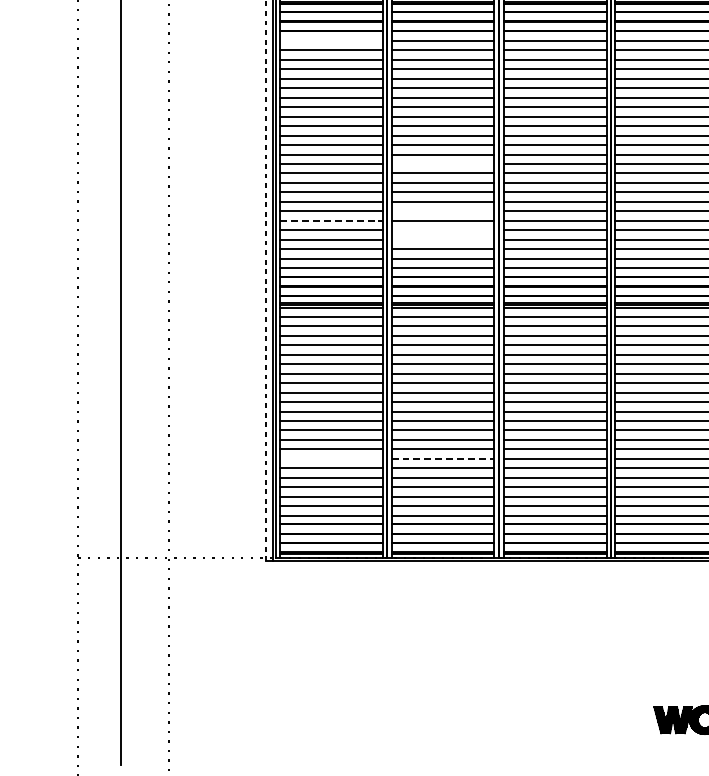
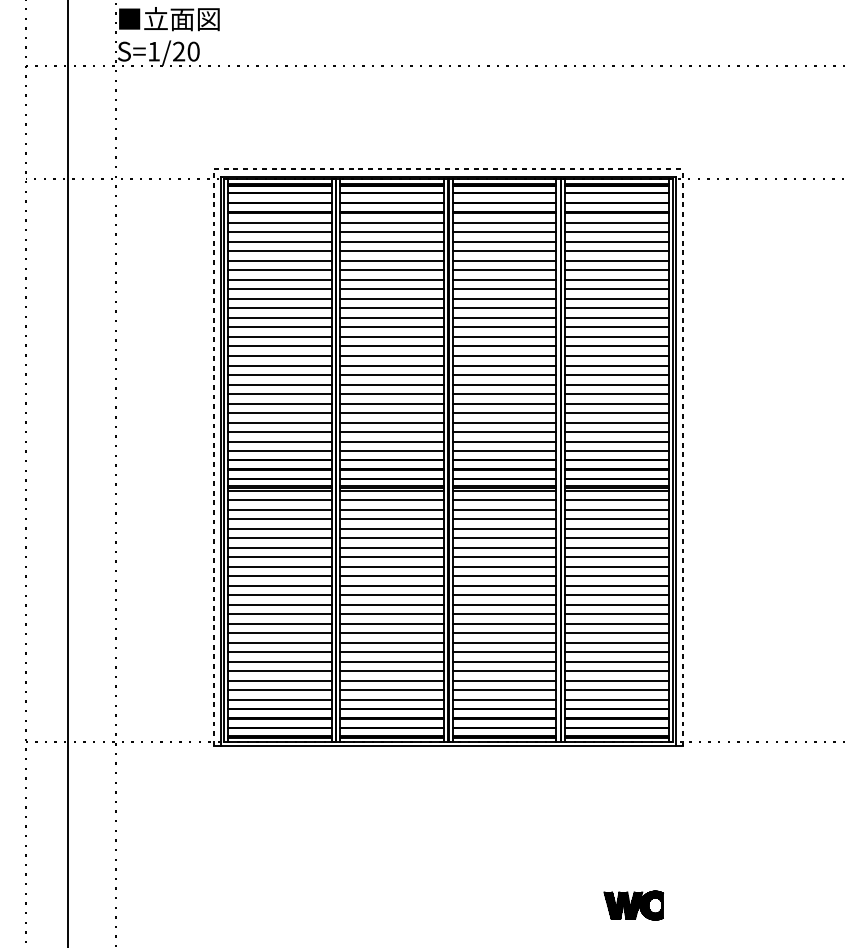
line: (331, 40) -> (279, 222), added
line: (442, 164) -> (391, 346), added
line: (442, 211) -> (391, 394), added
line: (331, 220) -> (279, 403), dashed -> solid
line: (442, 230) -> (391, 413), added
line: (442, 239) -> (391, 422), added
line: (331, 458) -> (279, 642), added
line: (443, 458) -> (392, 642), dashed -> solid

